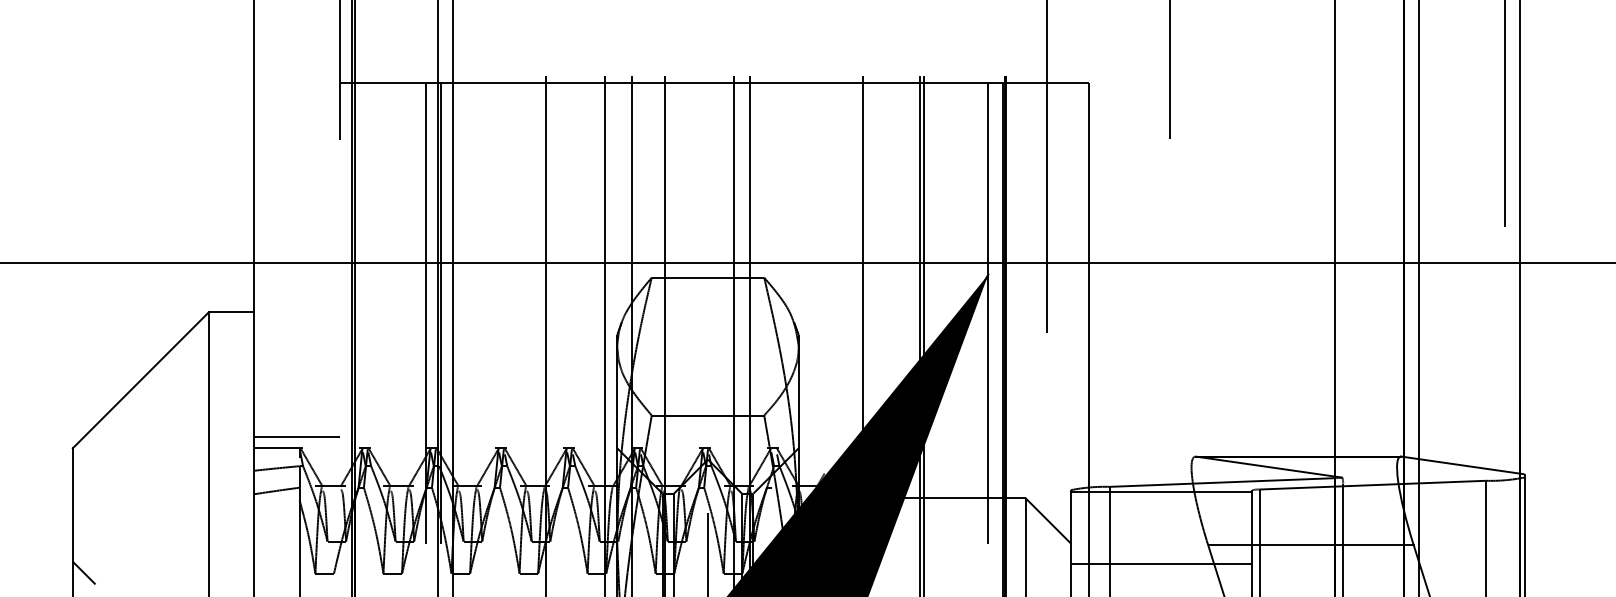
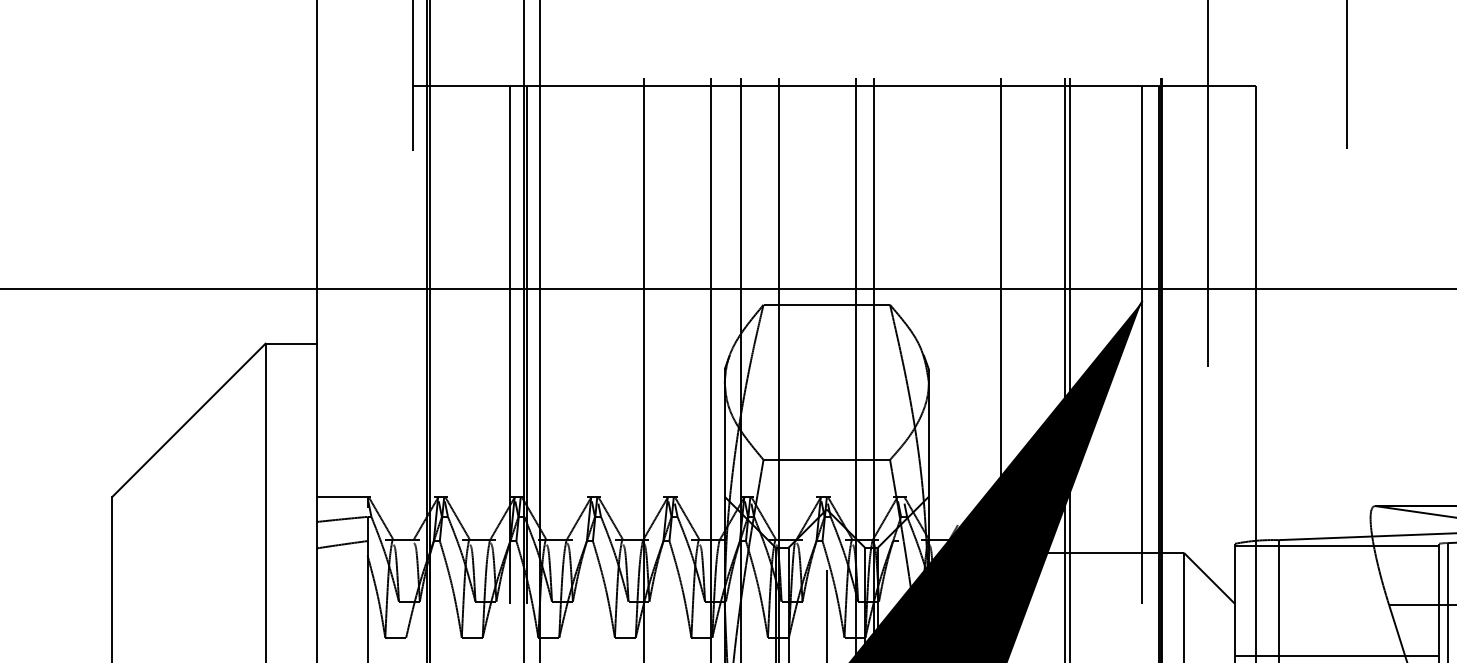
line: (297, 437) -> (365, 484), removed
line: (1161, 563) -> (1336, 655), moved
line: (83, 572) -> (124, 636), removed

